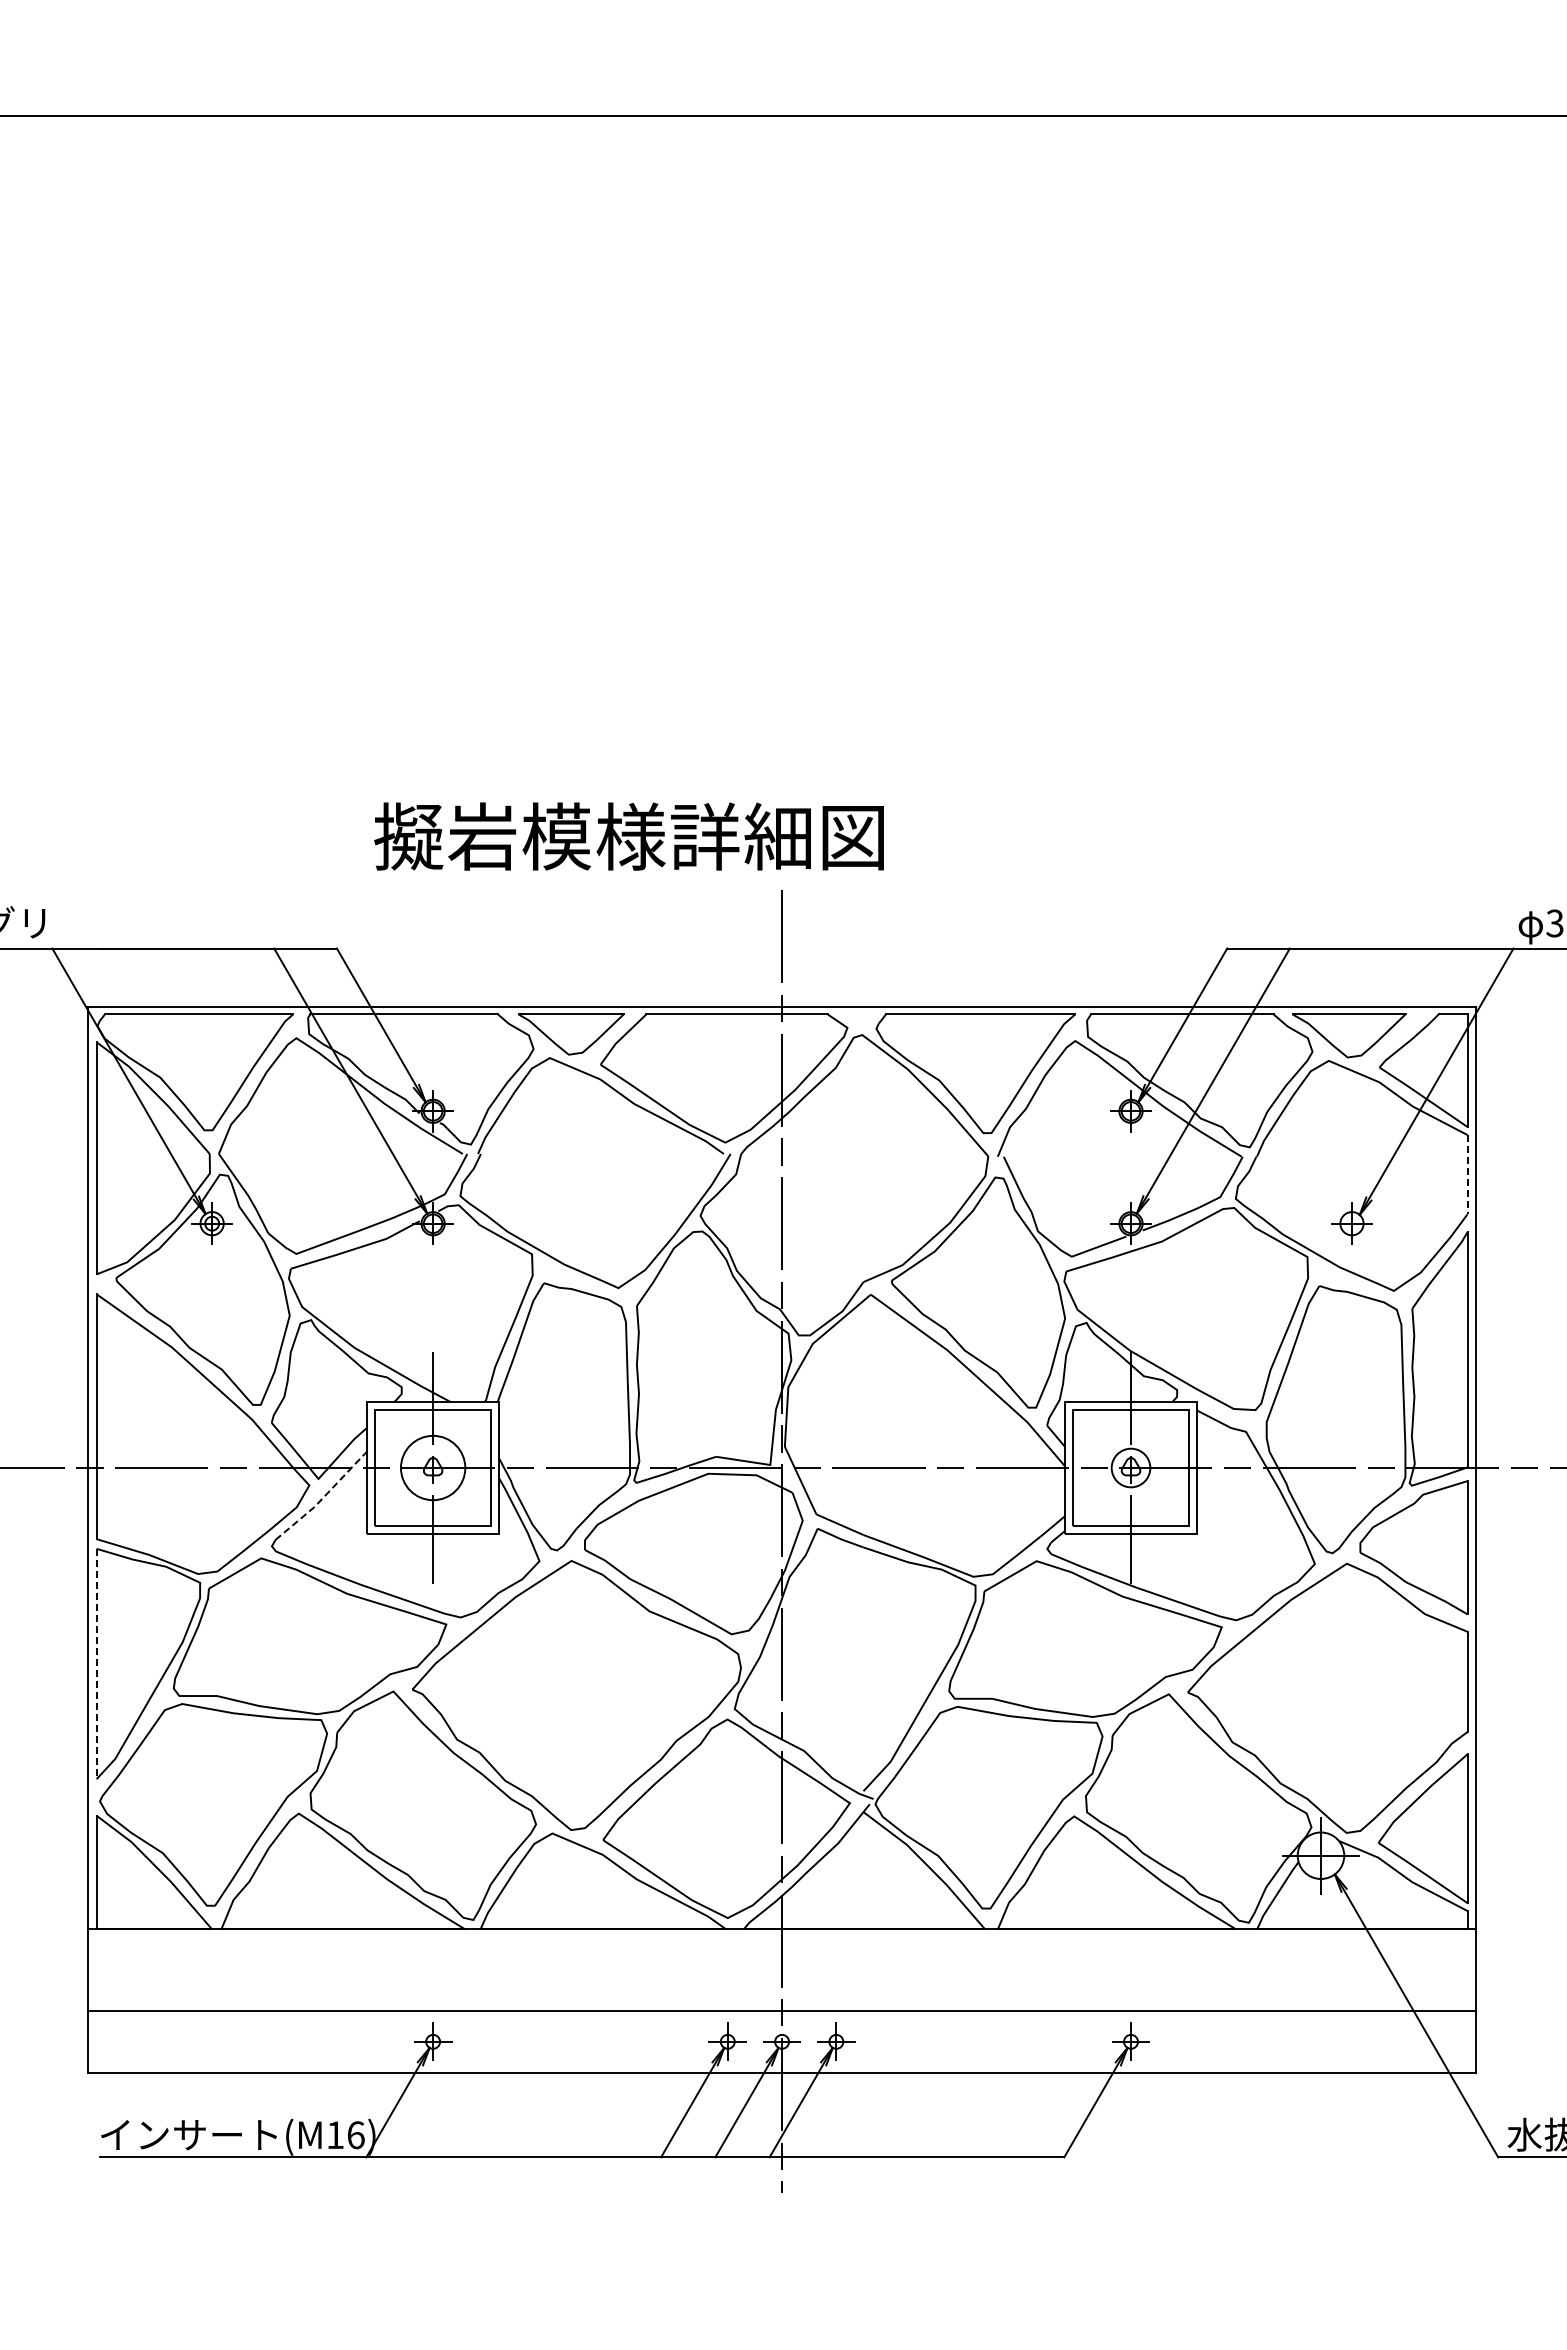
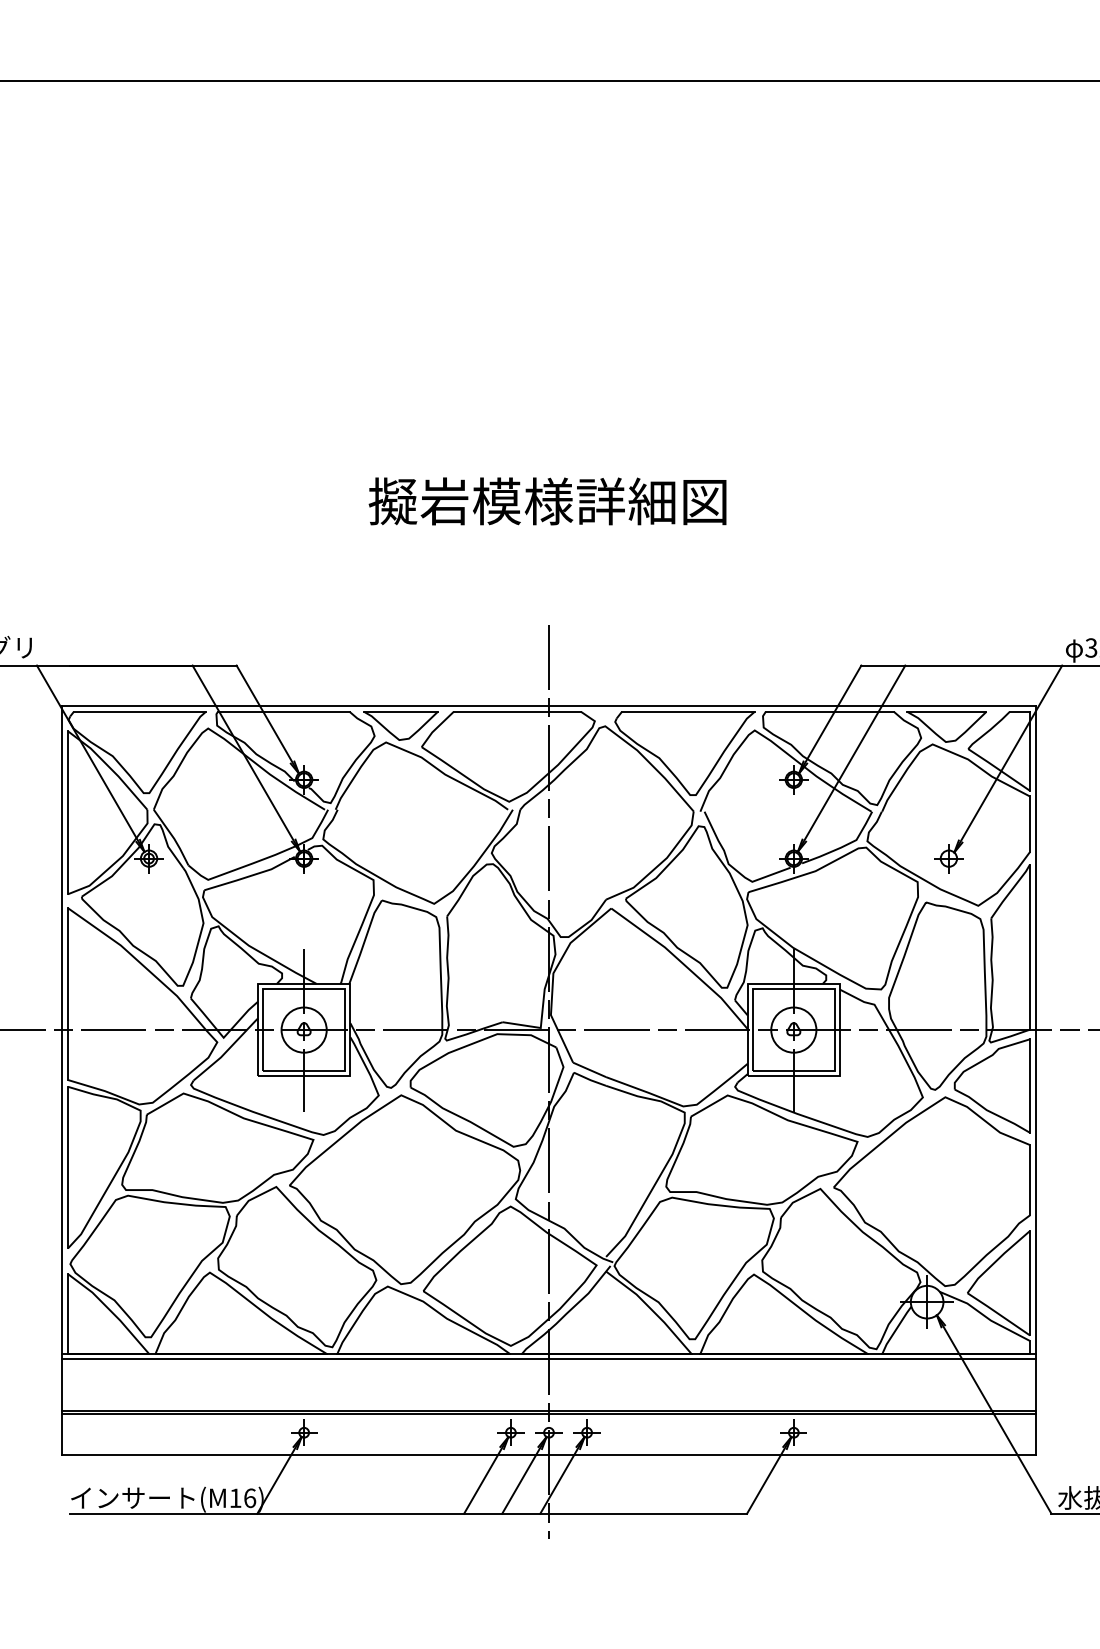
text: (628, 836) -> (547, 501), moved
line: (1467, 1174) -> (1029, 824), dashed -> solid
circle: (1130, 1467) -> (793, 1029), size x1.67
line: (323, 1497) -> (227, 1050), dashed -> solid
line: (96, 1664) -> (67, 1167), dashed -> solid
line: (782, 1937) -> (549, 1359), added
line: (782, 2014) -> (549, 1413), added

